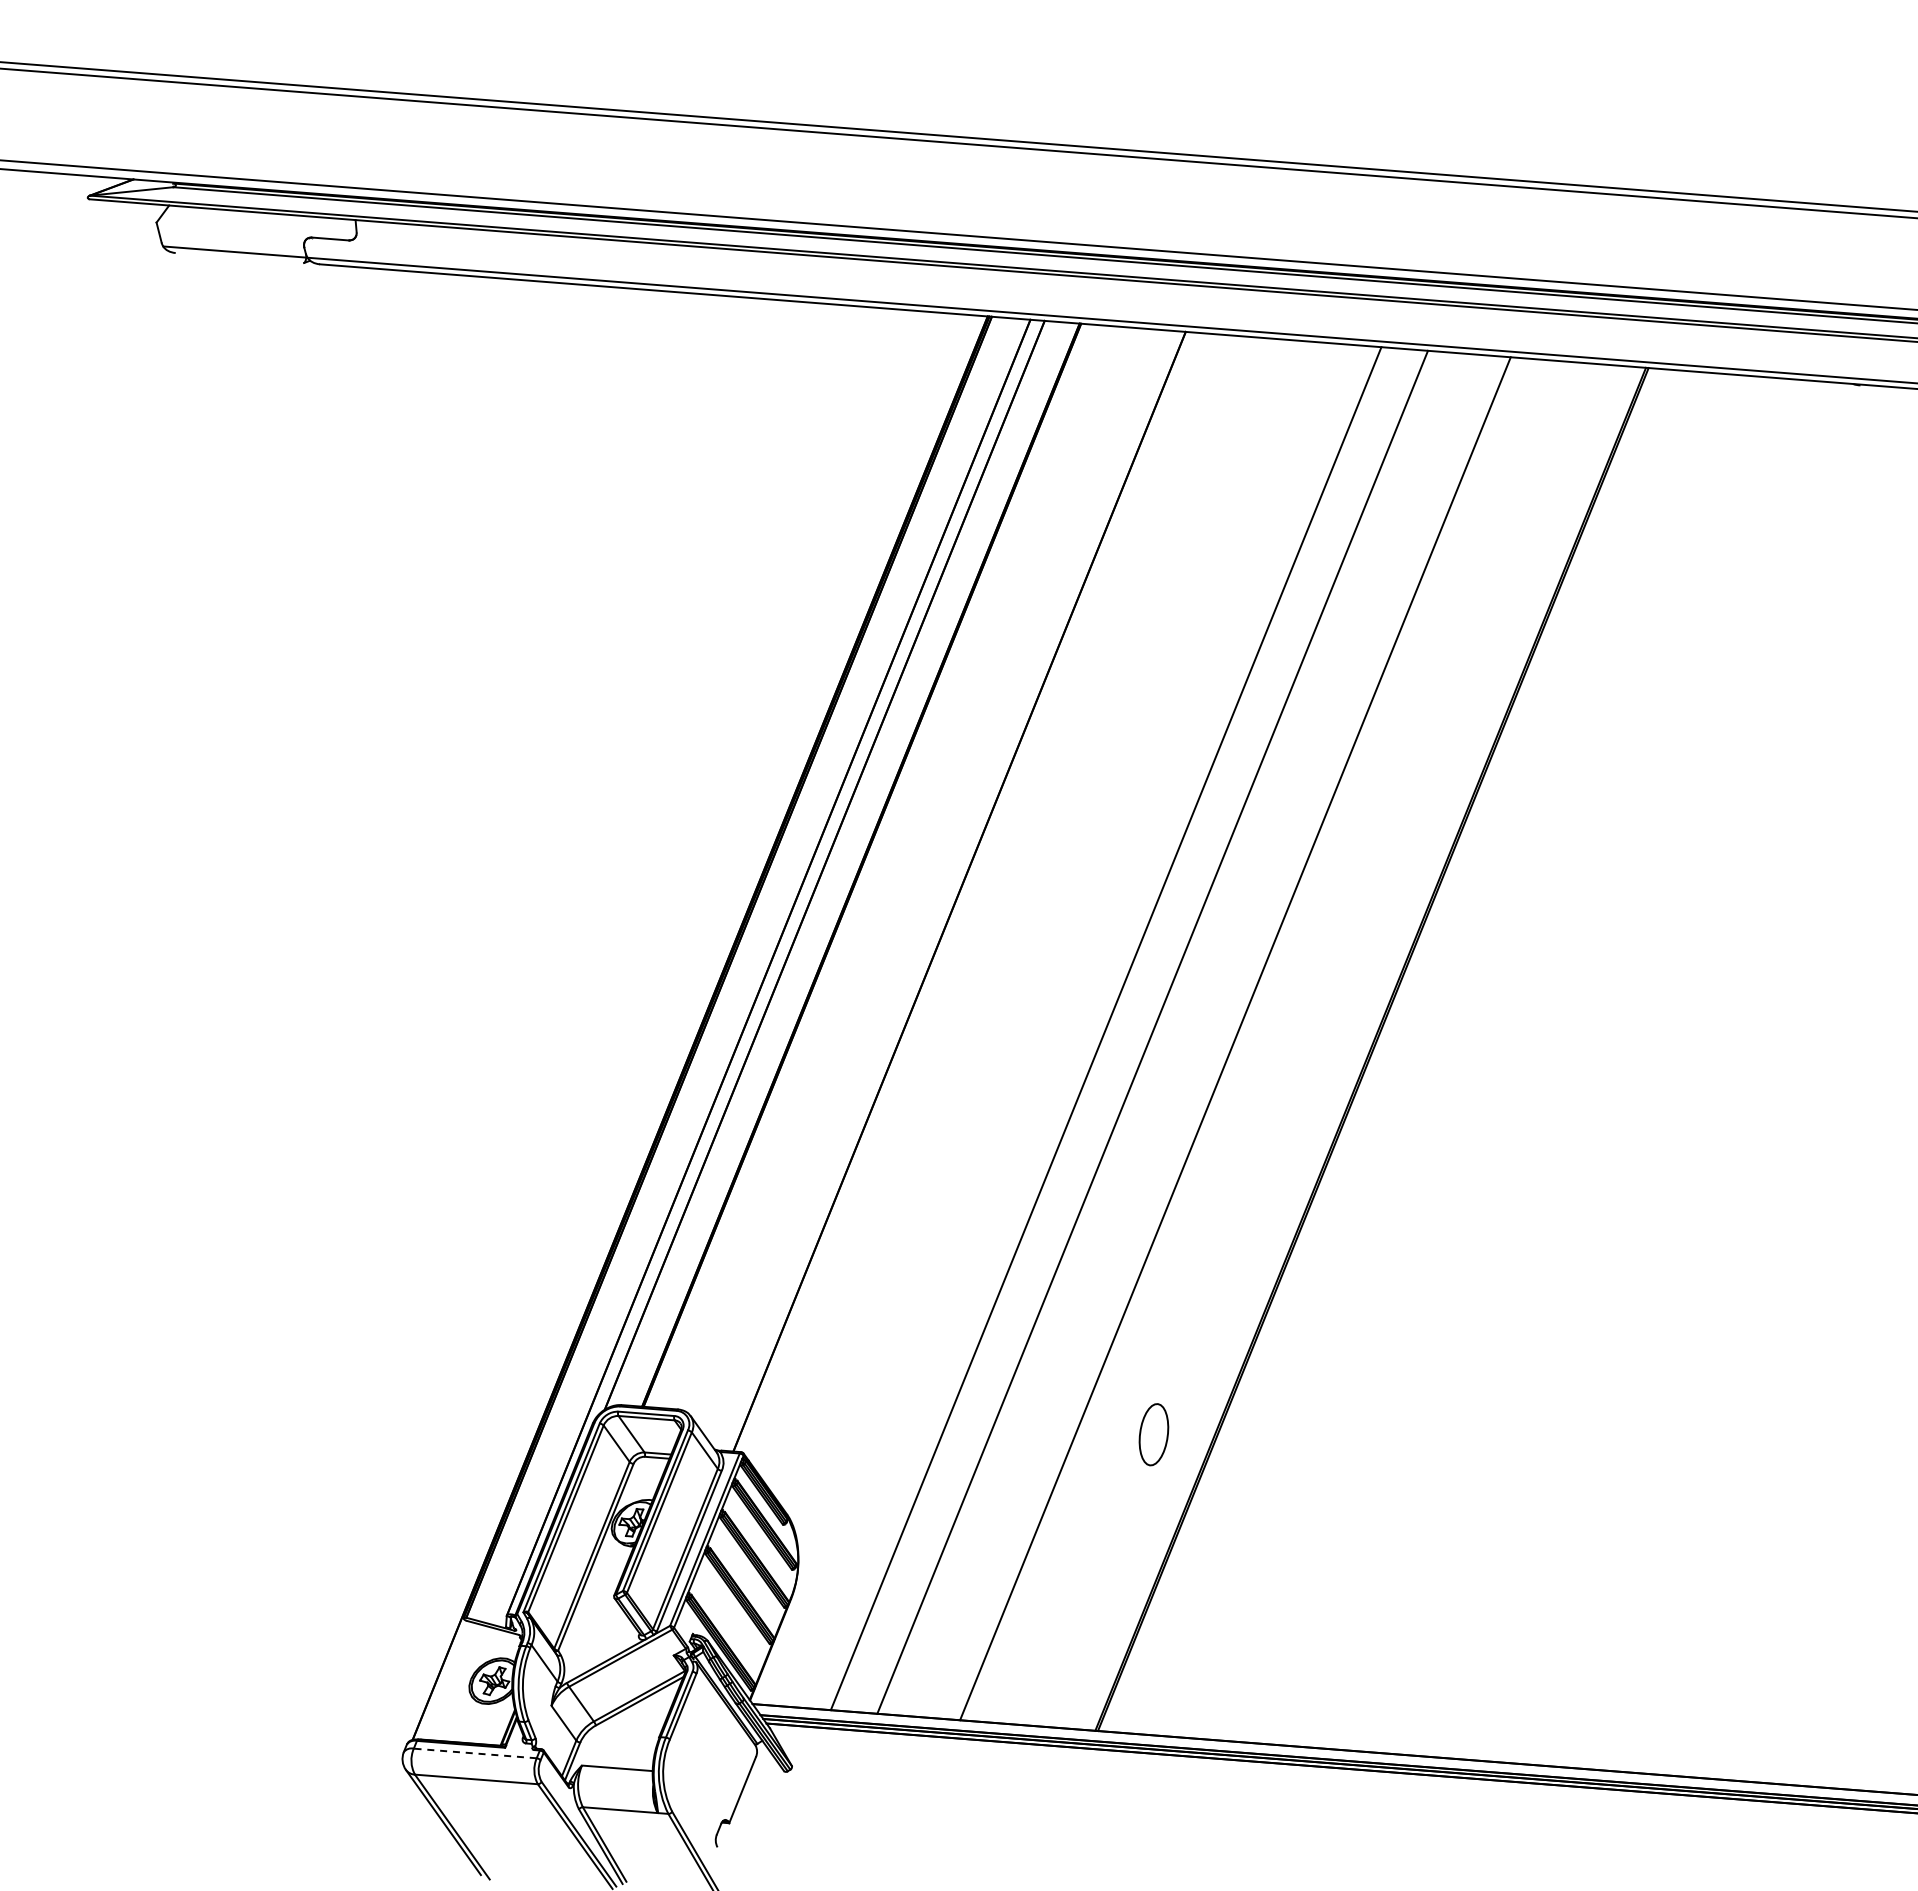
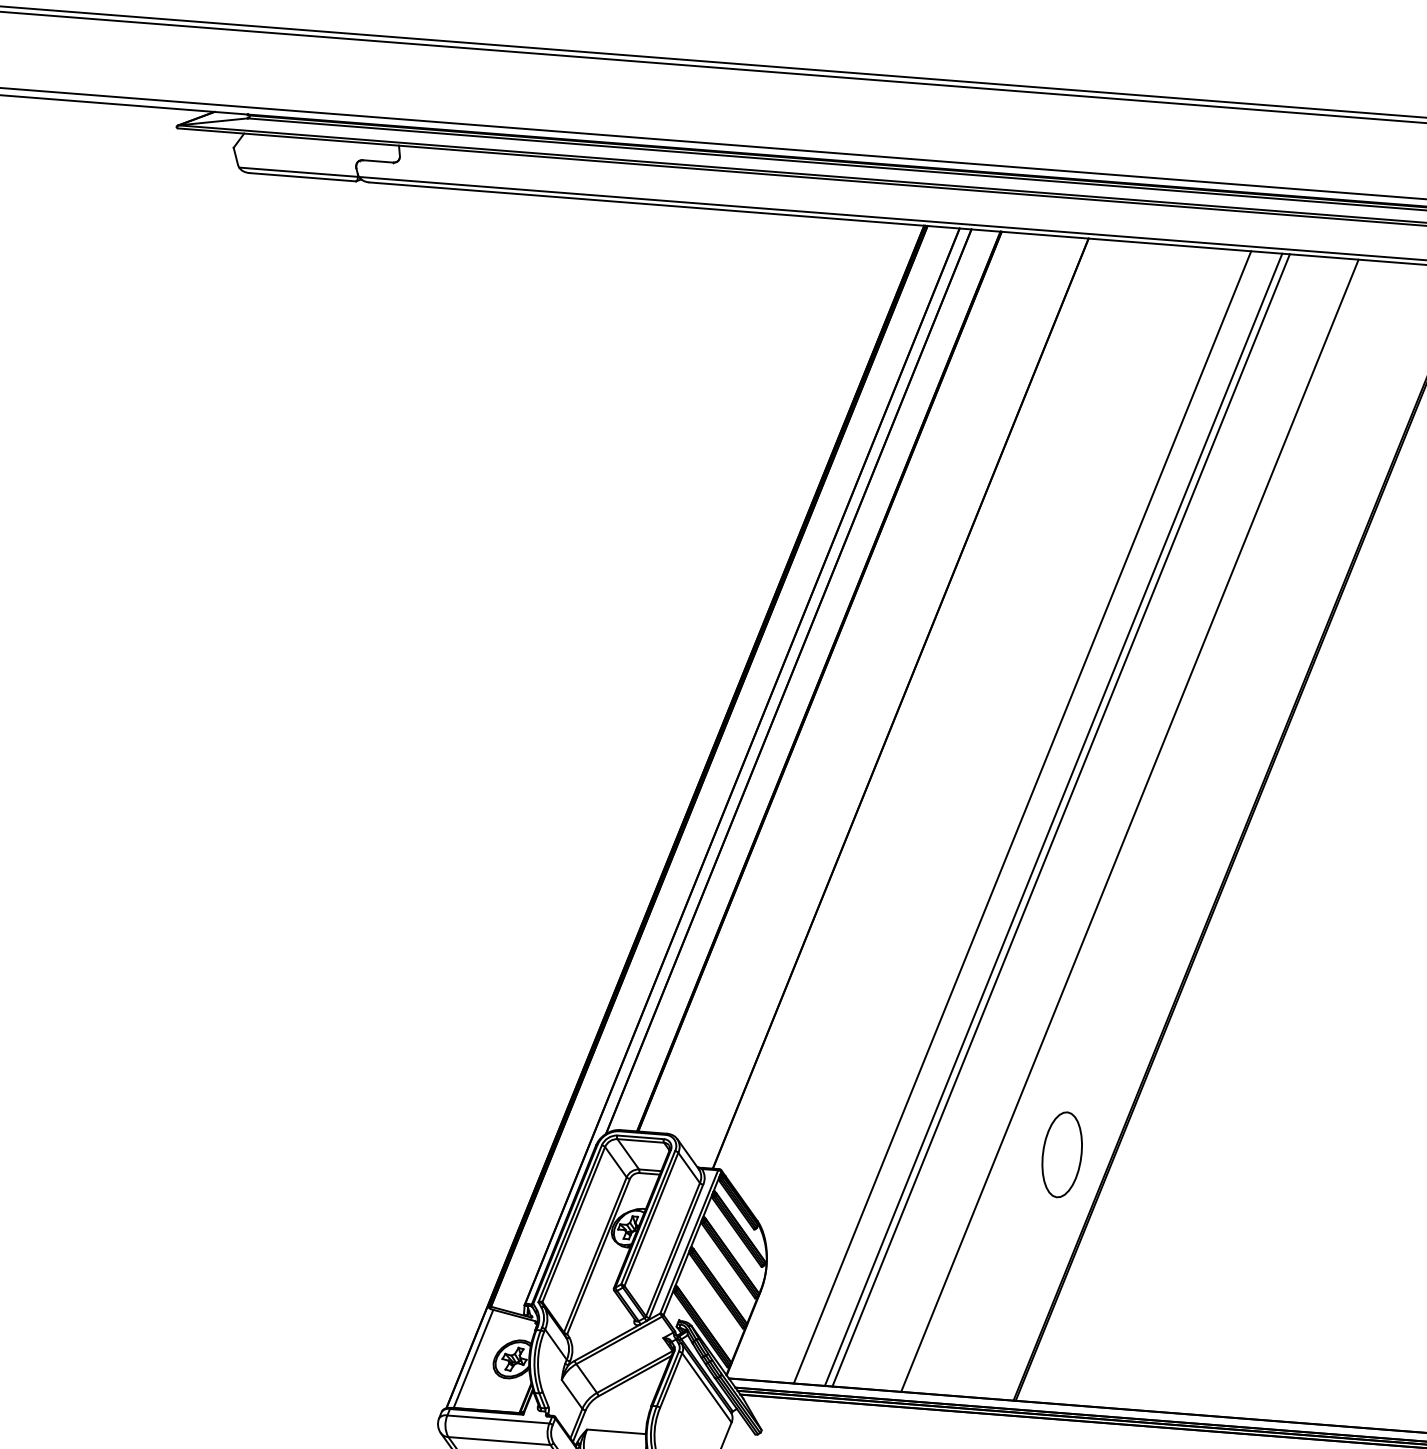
line: (239, 258) -> (302, 177), added
line: (1143, 1031) -> (1053, 819), added
part: (1153, 1434) -> (1061, 1154), size x1.67
line: (445, 1680) -> (473, 1358), added
line: (725, 1715) -> (706, 1387), added
line: (475, 1753) -> (498, 1419), dashed -> solid

